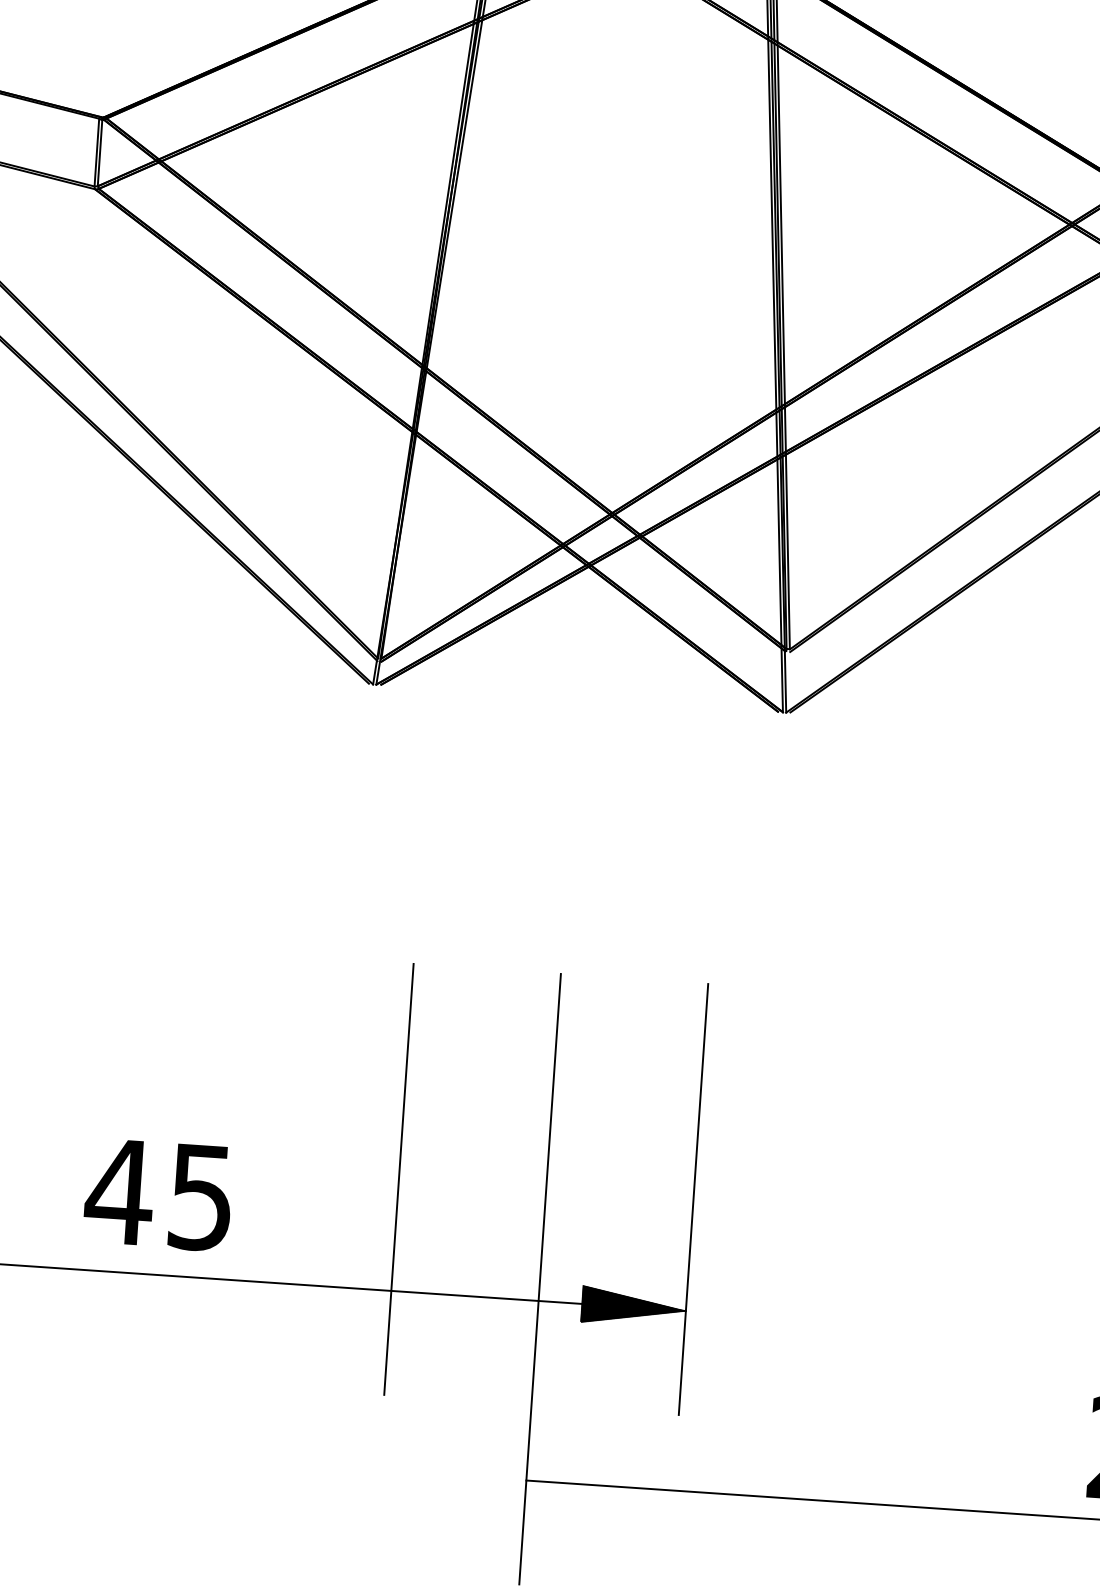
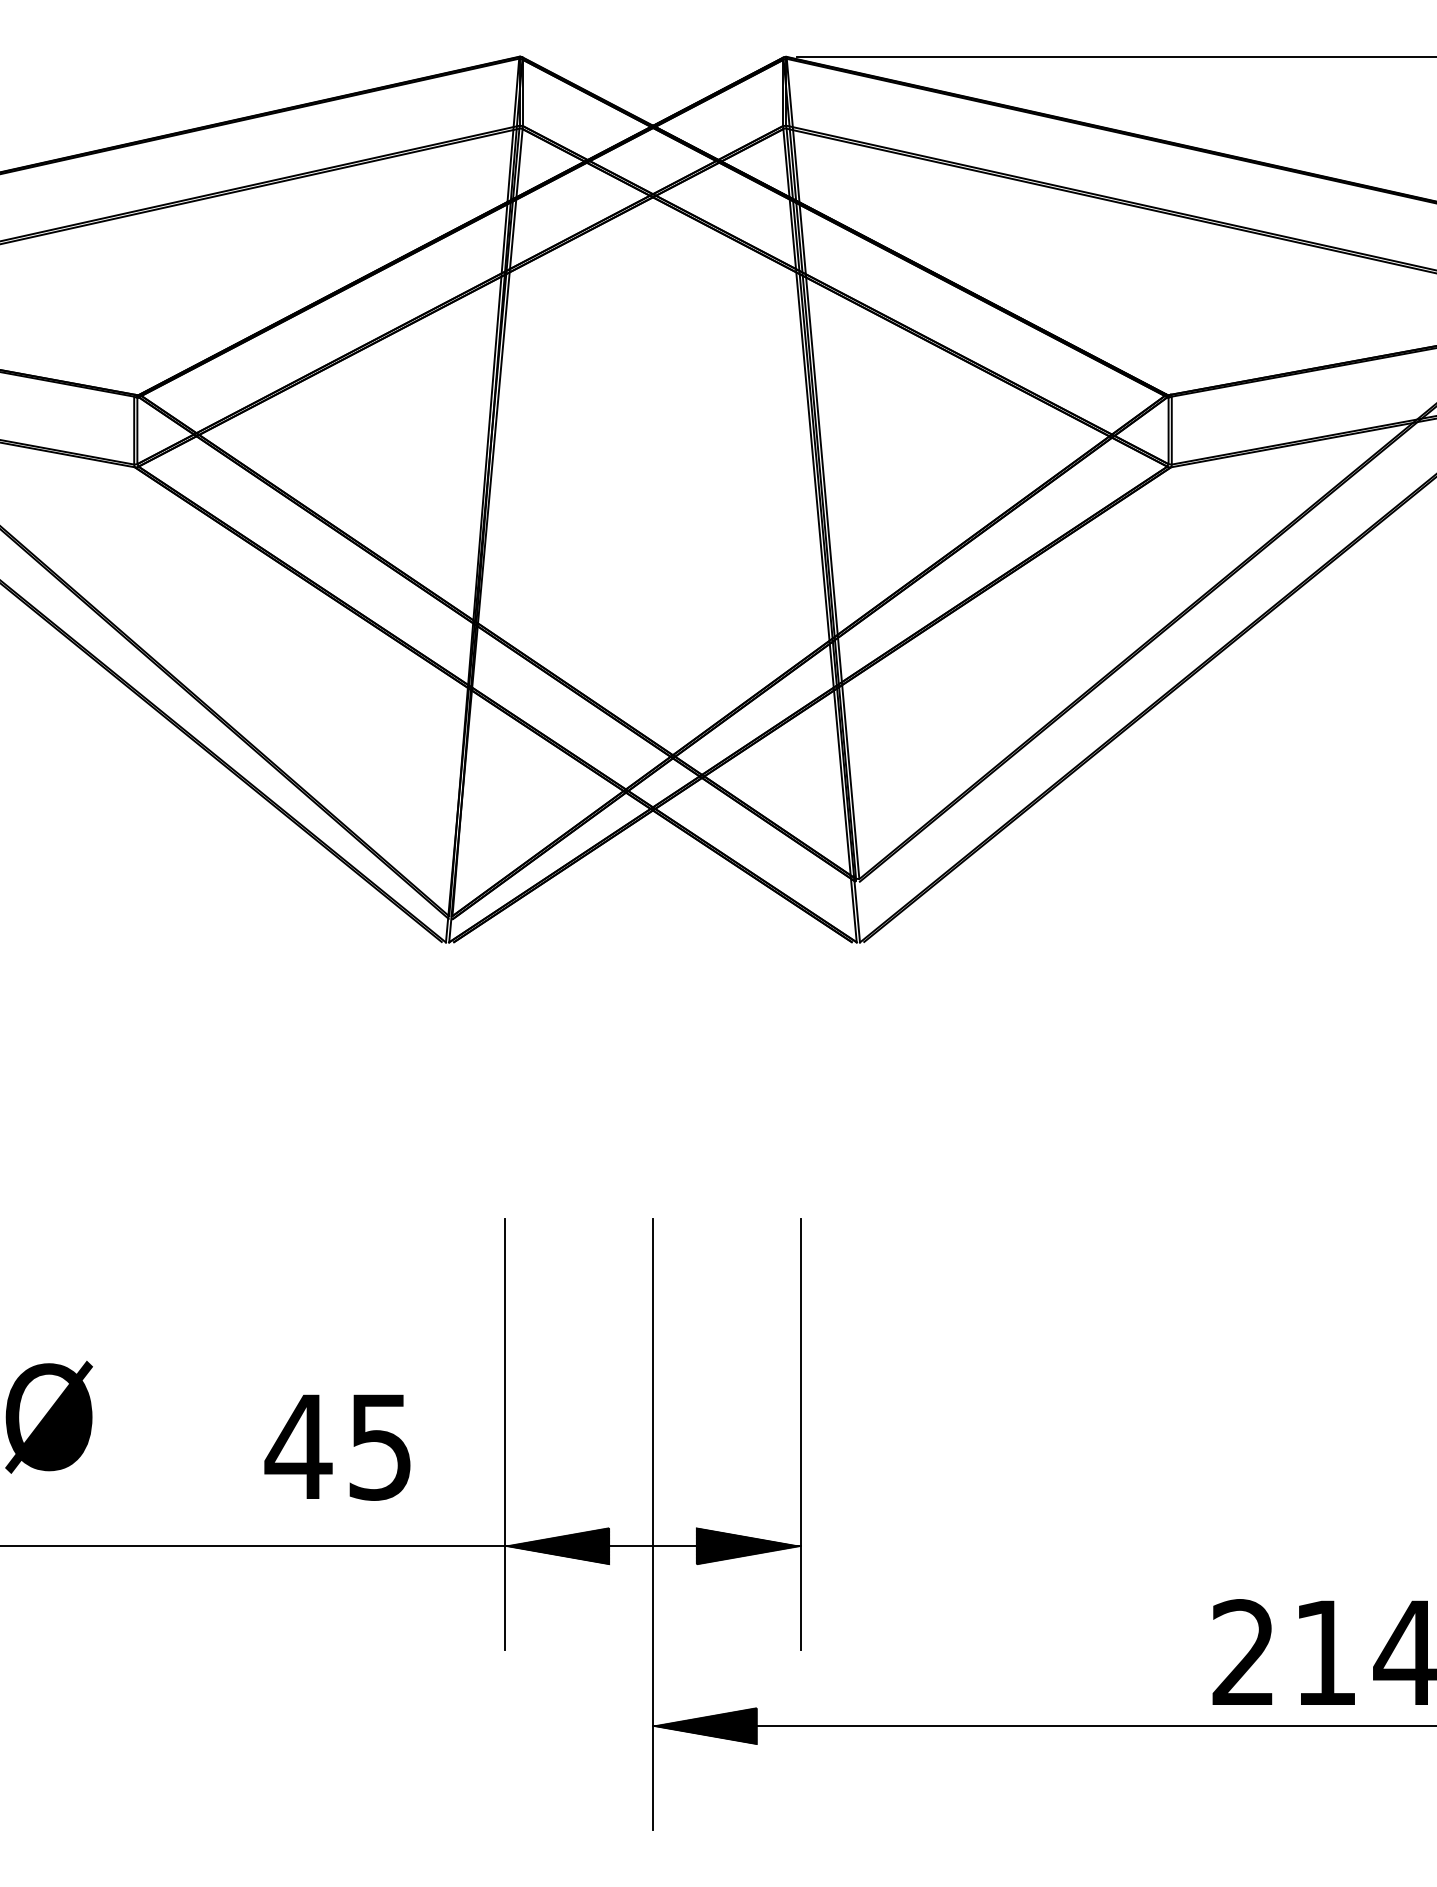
text: (158, 1195) -> (337, 1447), moved
hatch: (443, 1294) -> (557, 1546), added
hatch: (578, 1483) -> (705, 1725), added

